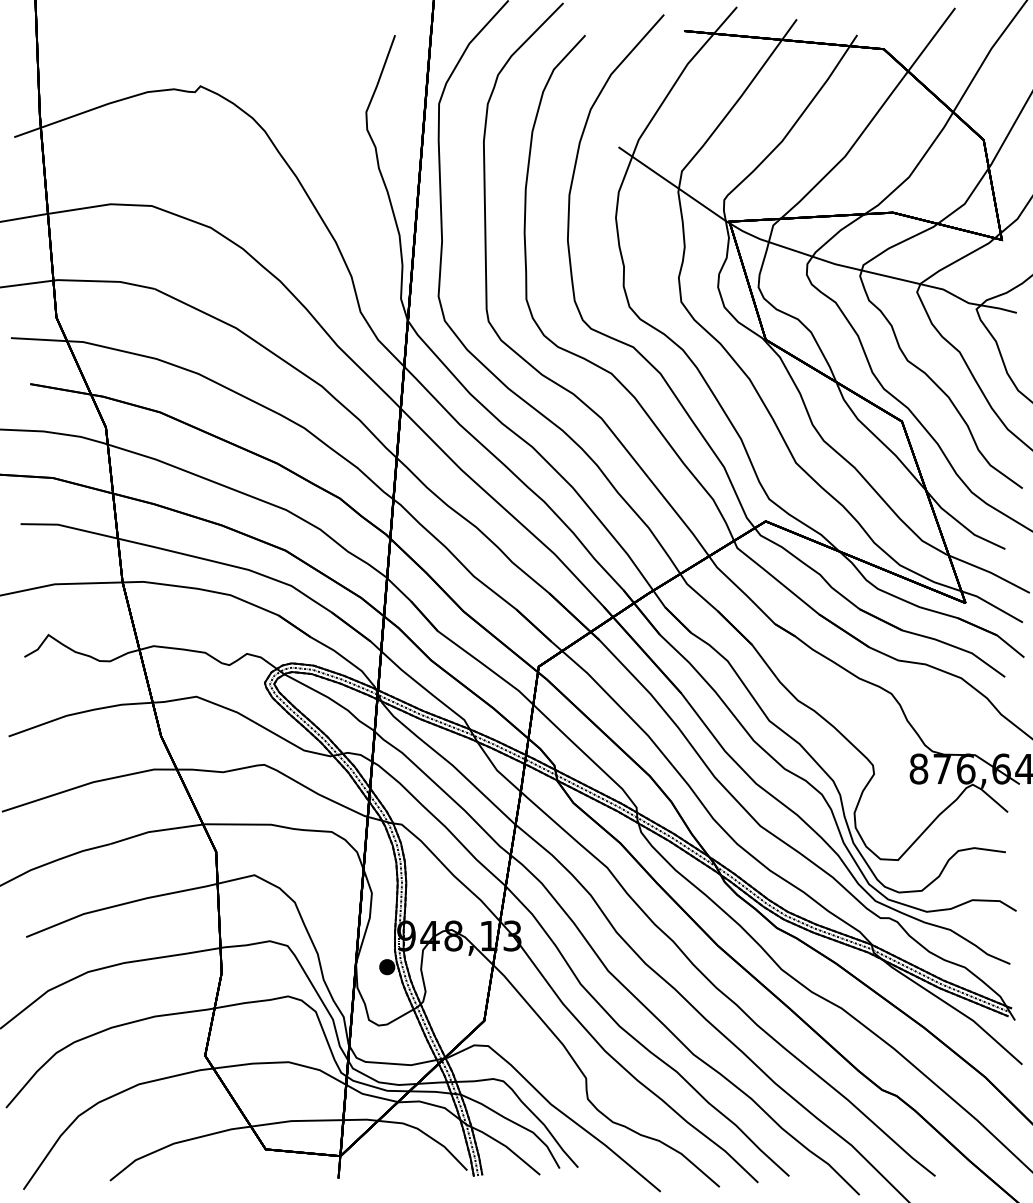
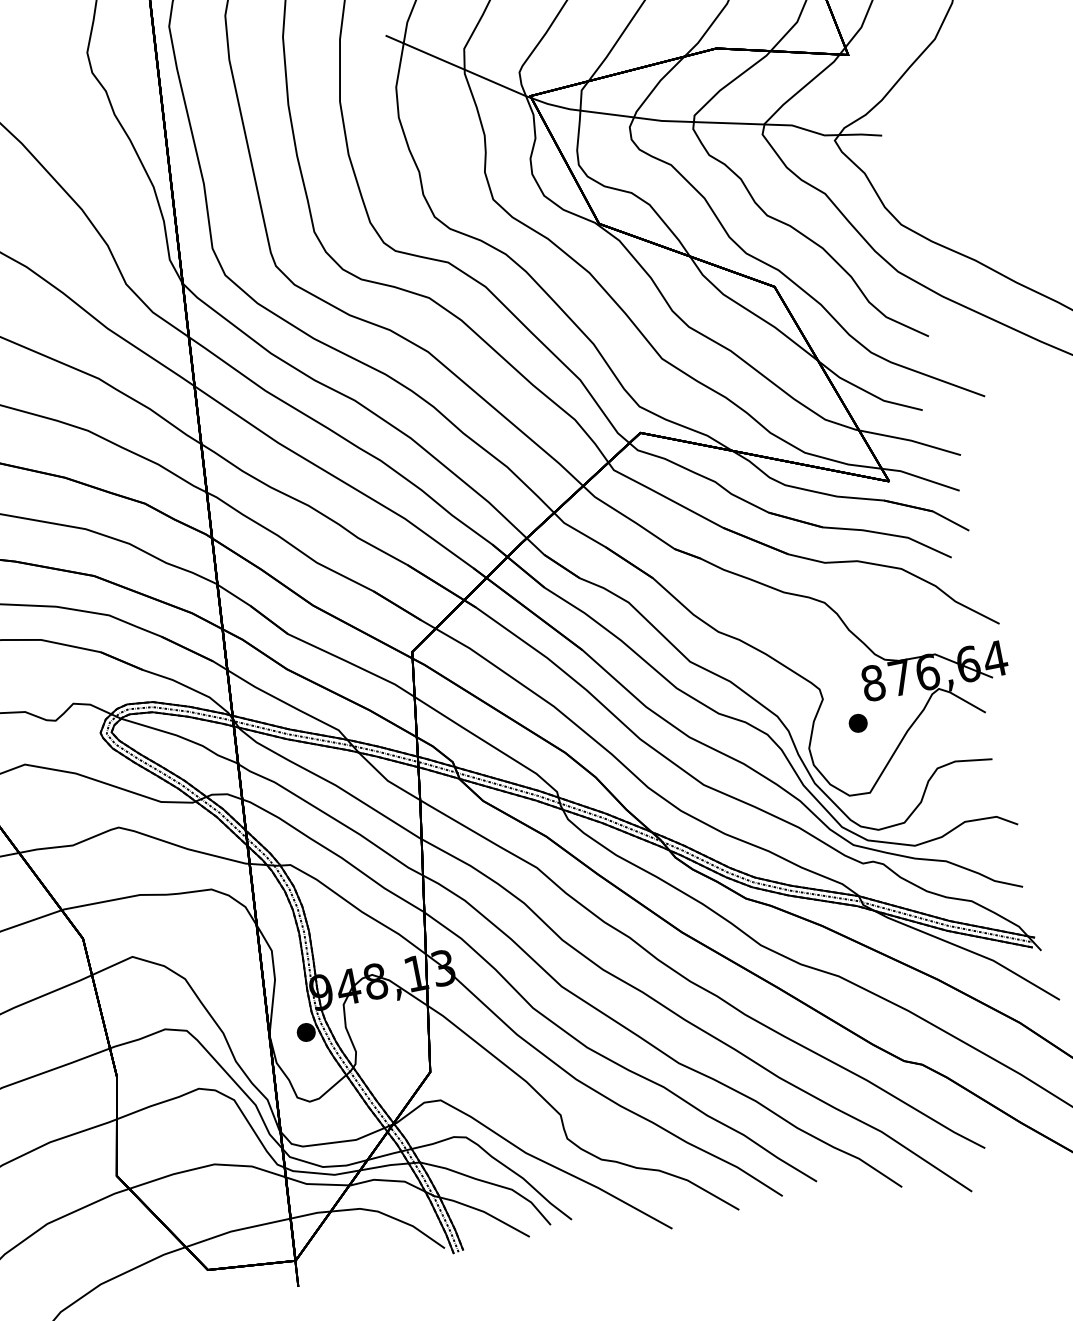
part: (899, 800) -> (858, 723), added

